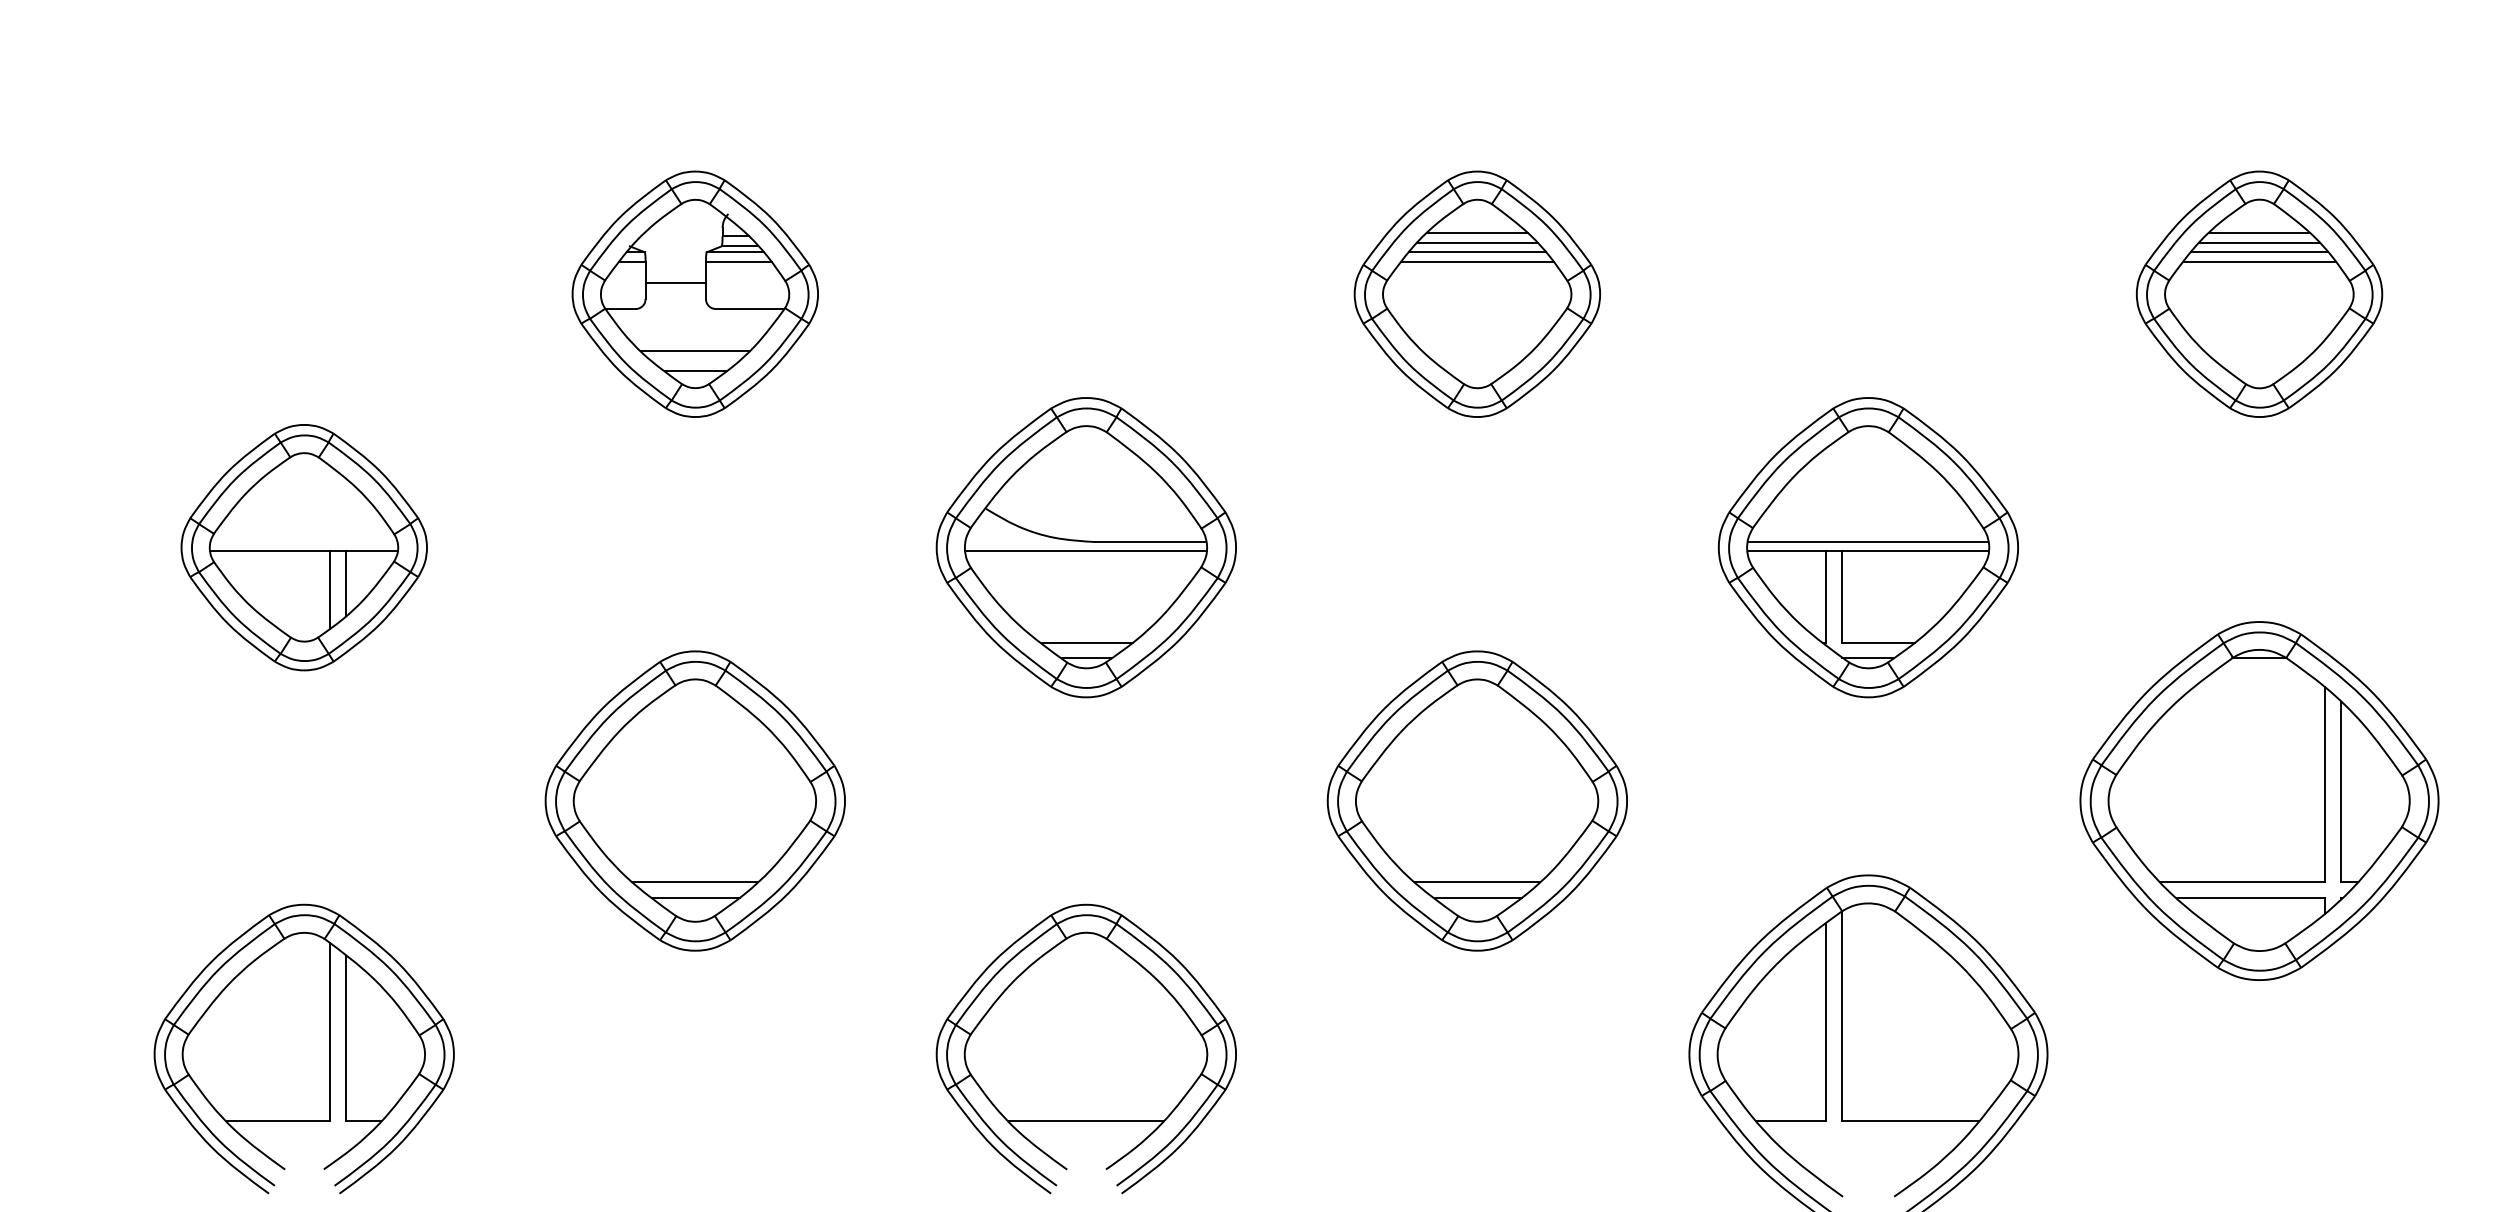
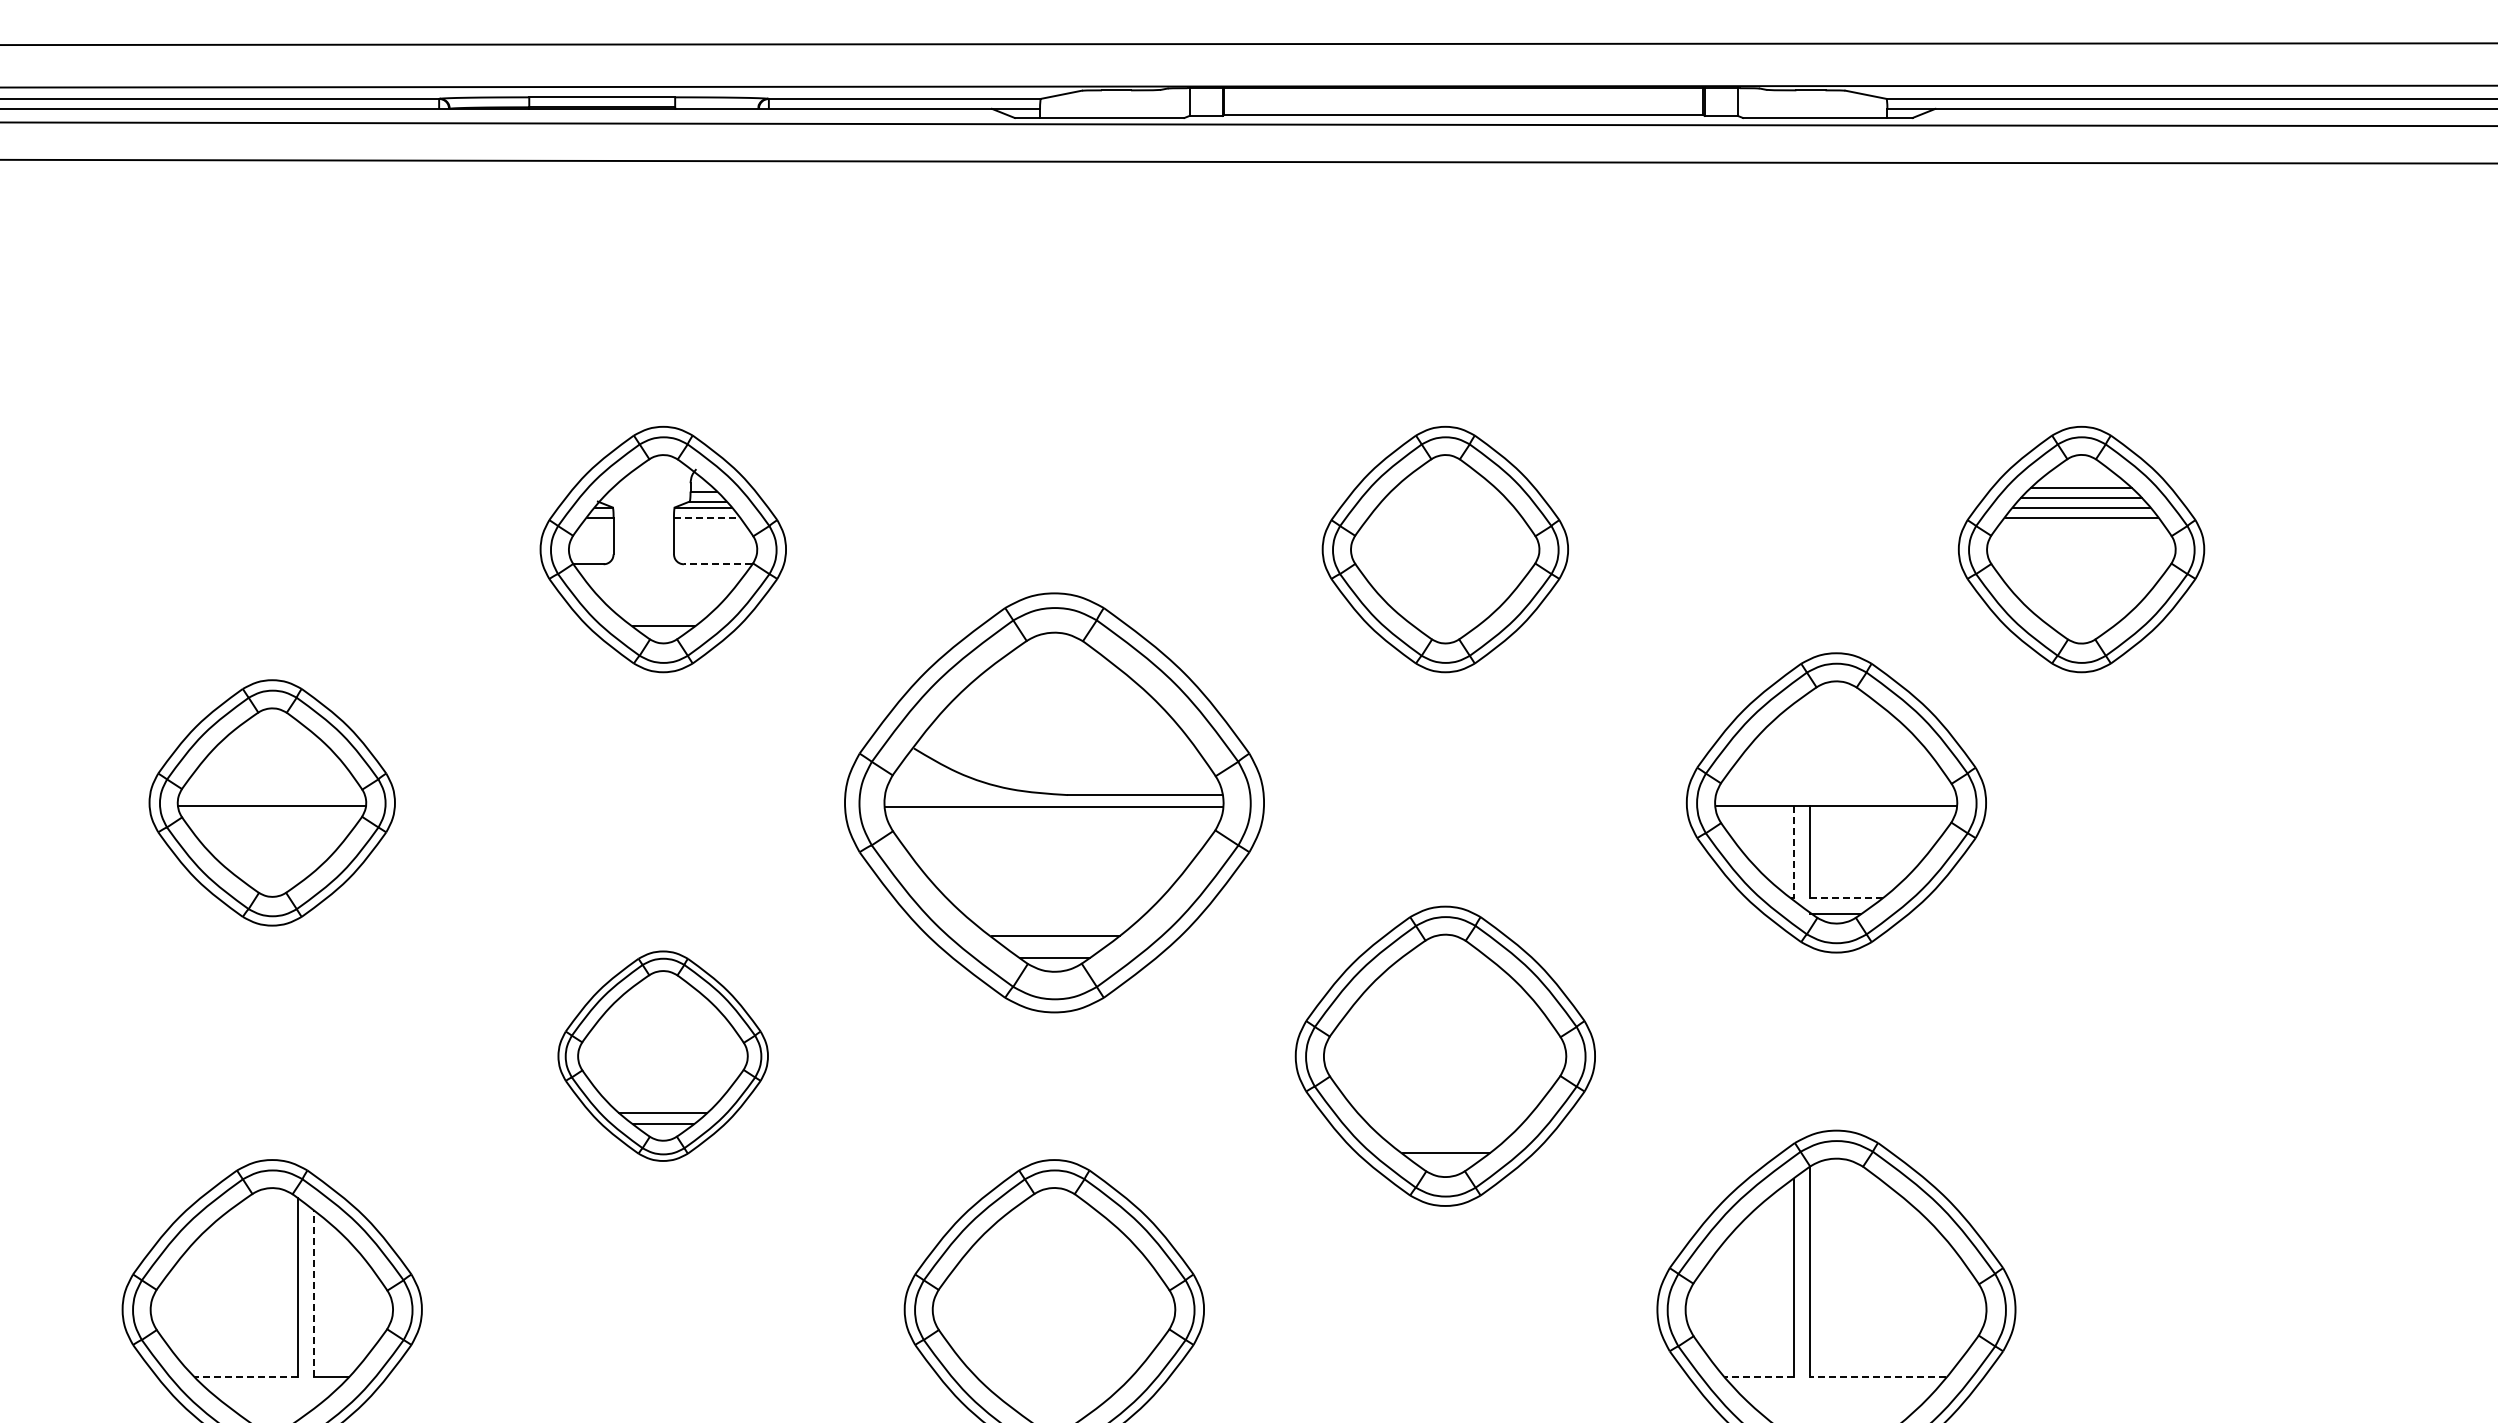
line: (1476, 233) -> (1444, 488), removed
line: (1476, 243) -> (1444, 498), removed
line: (1477, 252) -> (1445, 507), removed
line: (738, 262) -> (706, 517), solid -> dashed
line: (1477, 262) -> (1445, 517), removed
line: (675, 283) -> (643, 538), removed
part: (2259, 294) -> (2081, 549), moved
line: (749, 309) -> (717, 564), solid -> dashed
line: (694, 351) -> (662, 606), removed
line: (1867, 542) -> (1835, 797), removed
part: (1085, 547) -> (1053, 802), size x1.4
line: (345, 583) -> (313, 838), removed
line: (329, 590) -> (297, 845), removed
line: (1826, 596) -> (1794, 851), solid -> dashed
line: (1878, 642) -> (1846, 897), solid -> dashed
part: (694, 800) -> (662, 1055), size x0.7
part: (2259, 801) -> (2227, 1056), removed
line: (1476, 882) -> (1444, 1137), removed
line: (345, 1038) -> (313, 1293), solid -> dashed
line: (278, 1121) -> (246, 1376), solid -> dashed
line: (1085, 1121) -> (1053, 1376), removed
line: (1791, 1121) -> (1759, 1376), solid -> dashed
line: (1909, 1121) -> (1877, 1376), solid -> dashed

